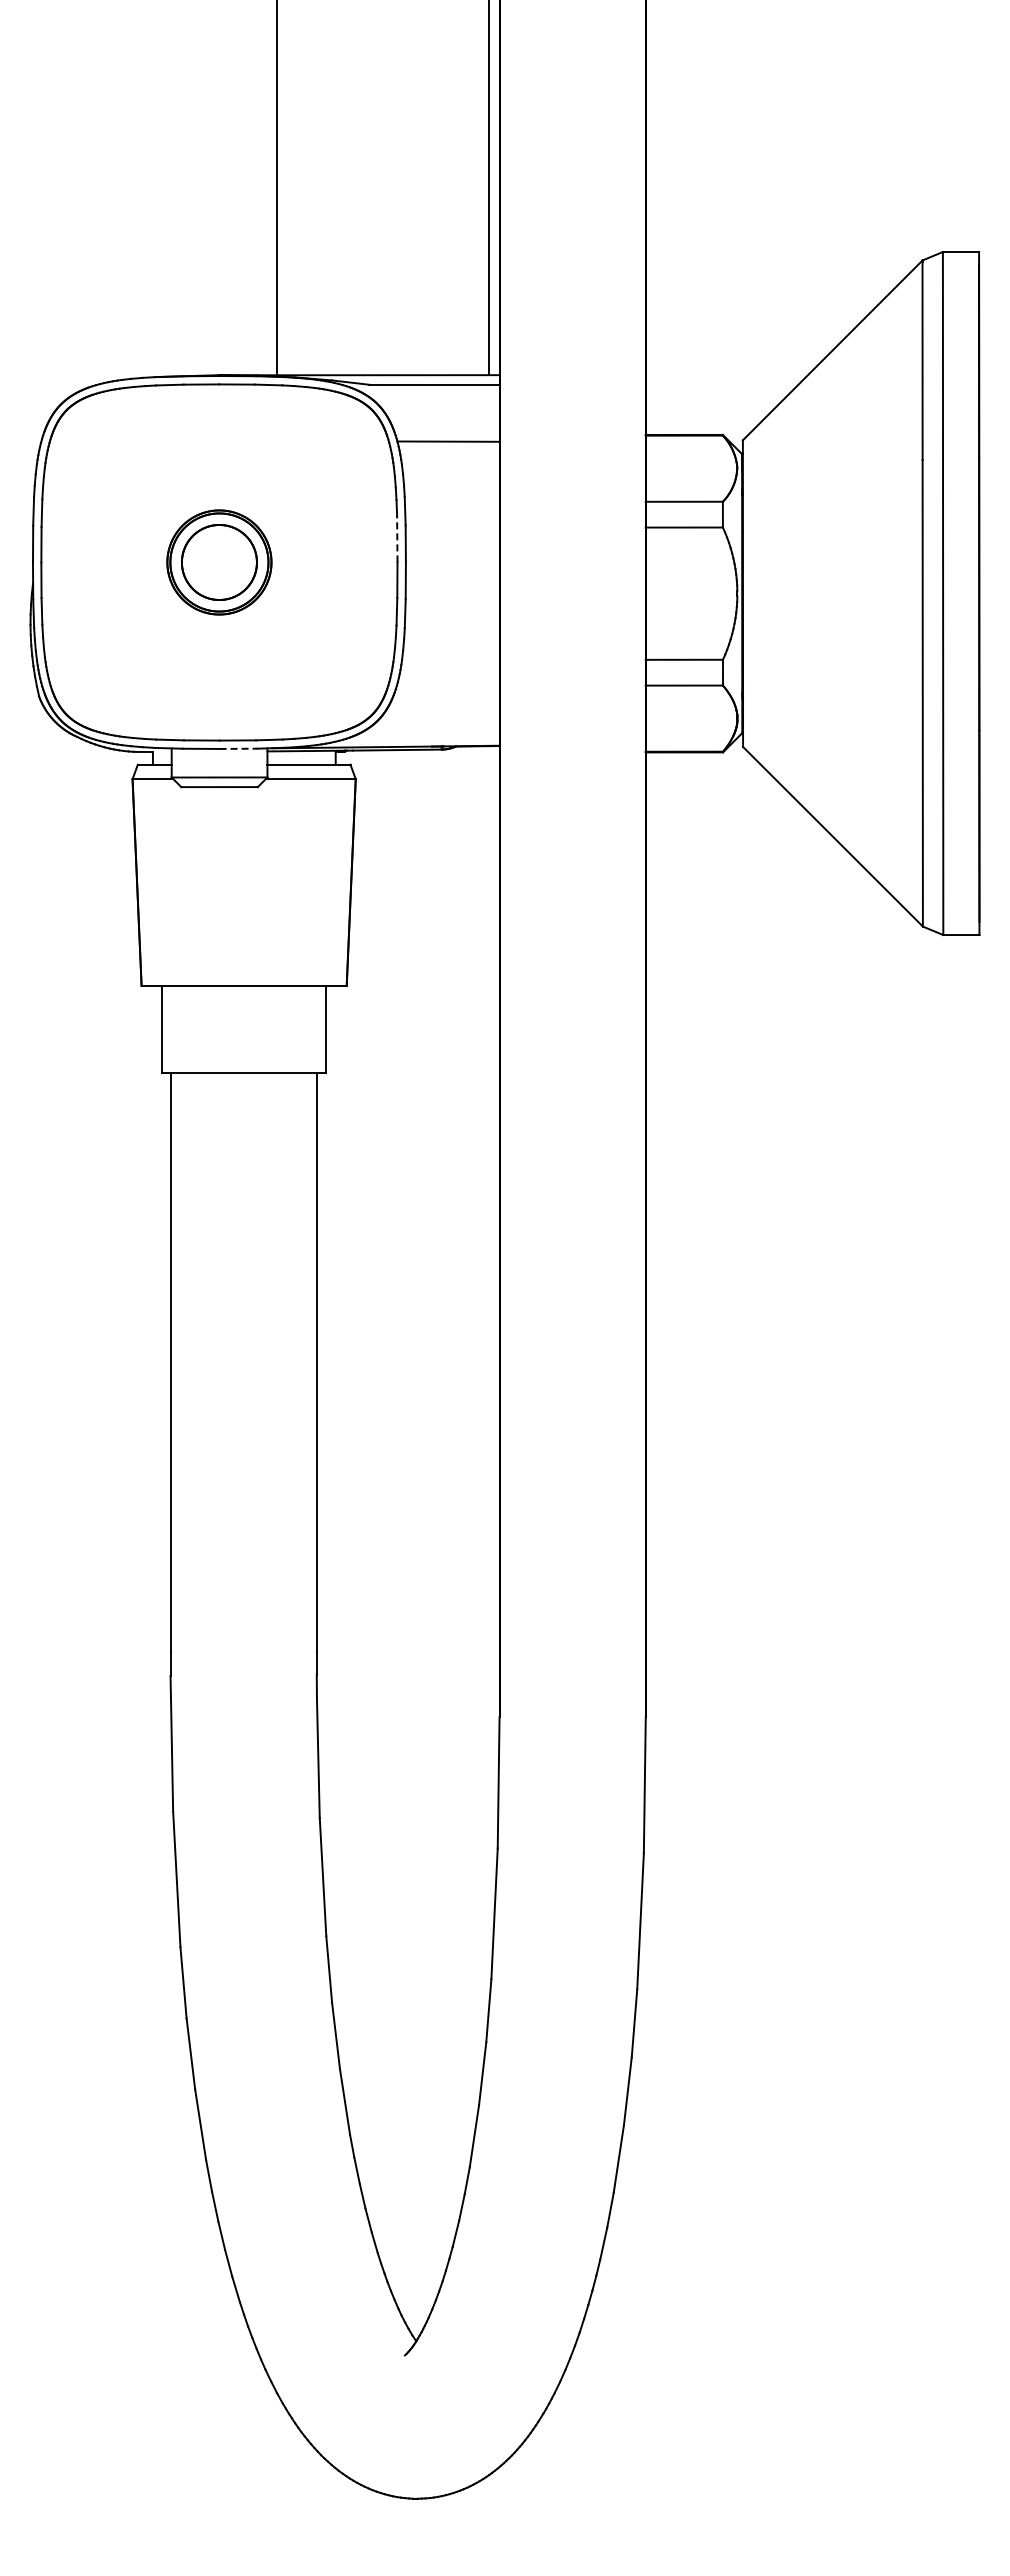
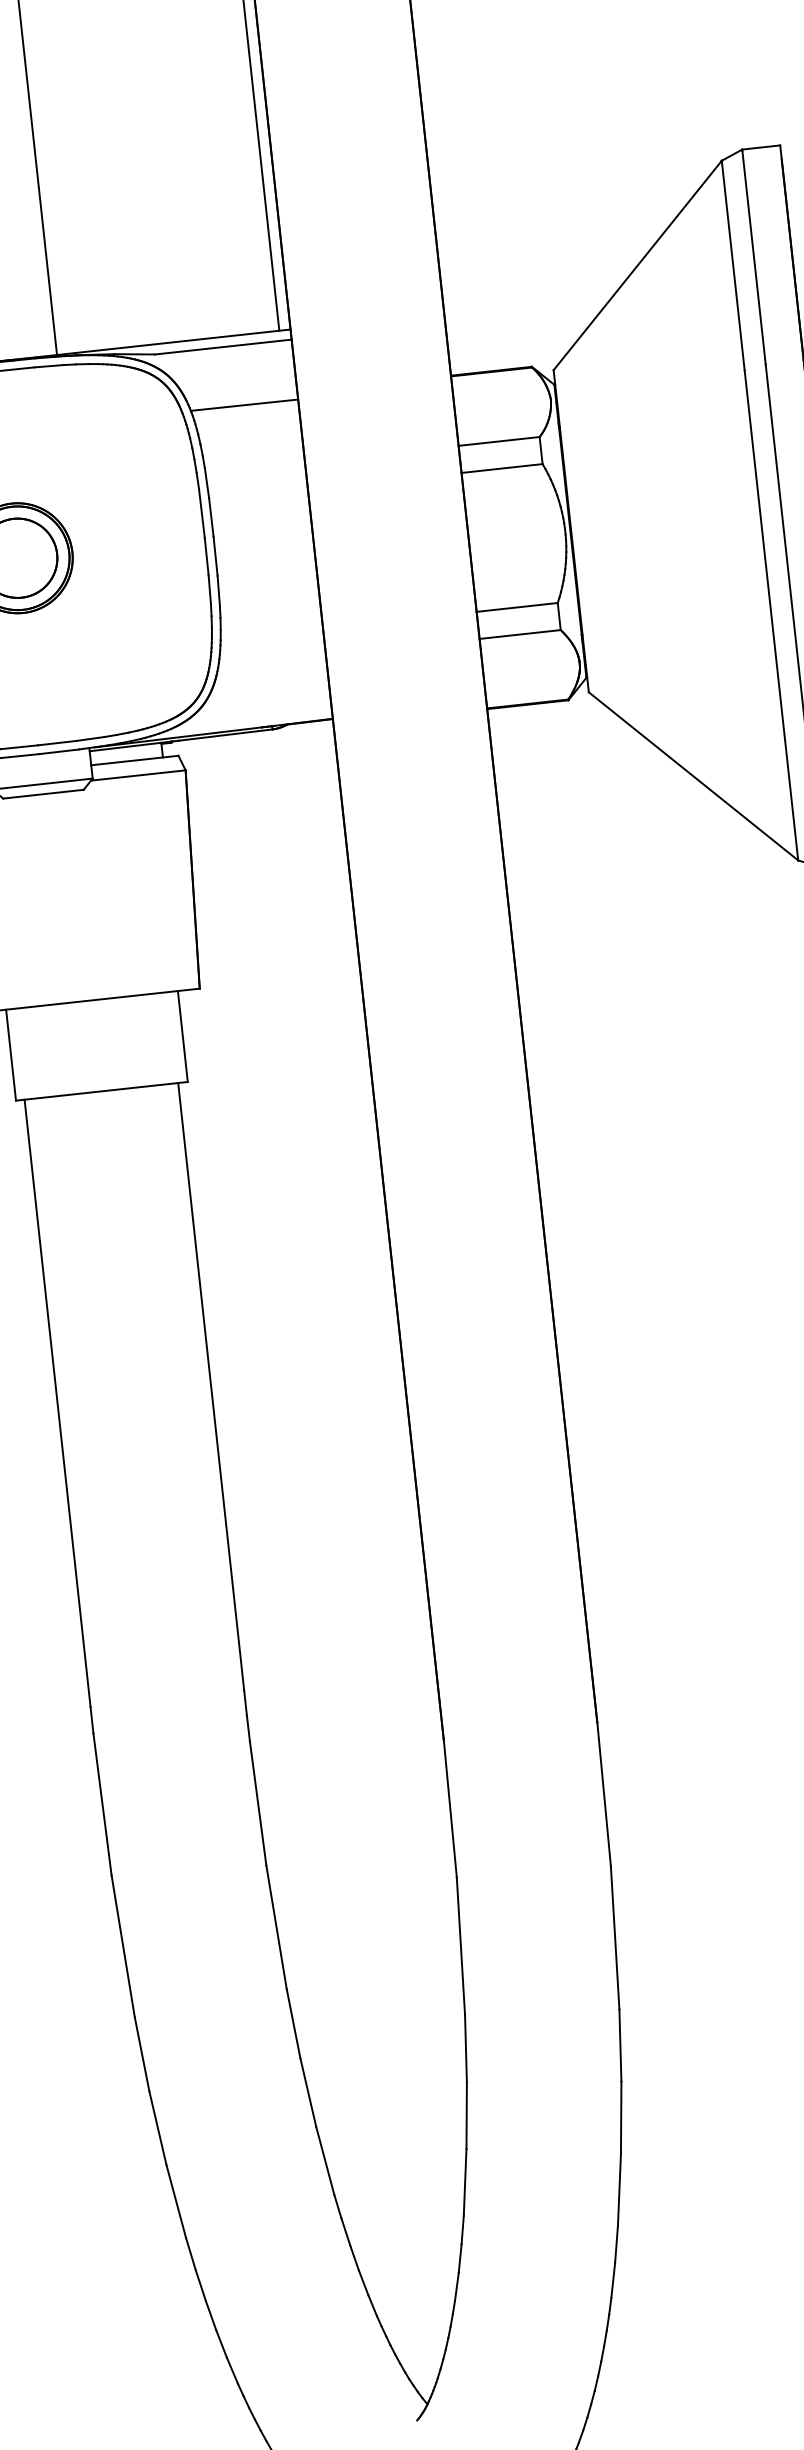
line: (397, 538) -> (202, 512), dashed -> solid
line: (239, 748) -> (60, 751), dashed -> solid

